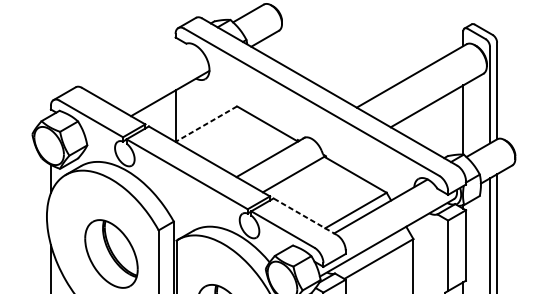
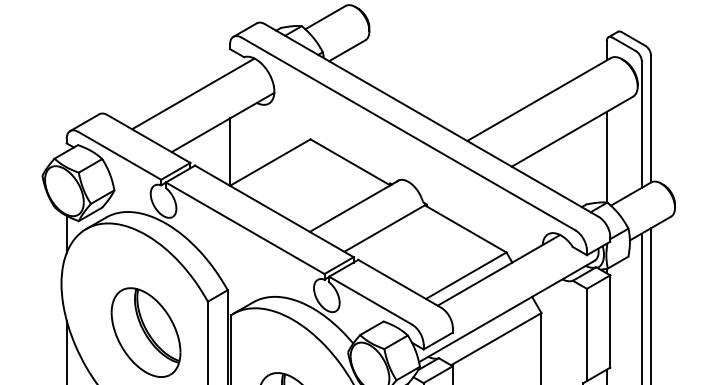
line: (147, 71) -> (193, 93), added
line: (205, 124) -> (269, 162), dashed -> solid
line: (305, 216) -> (399, 283), dashed -> solid

